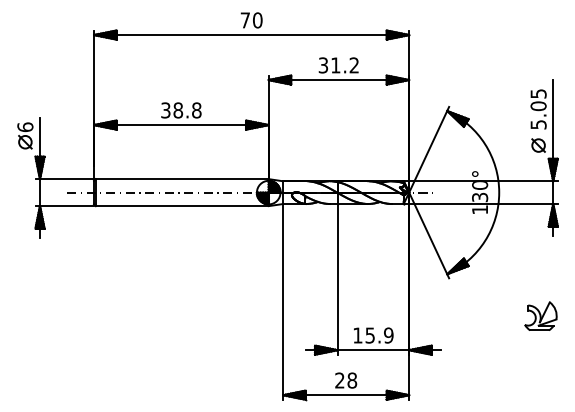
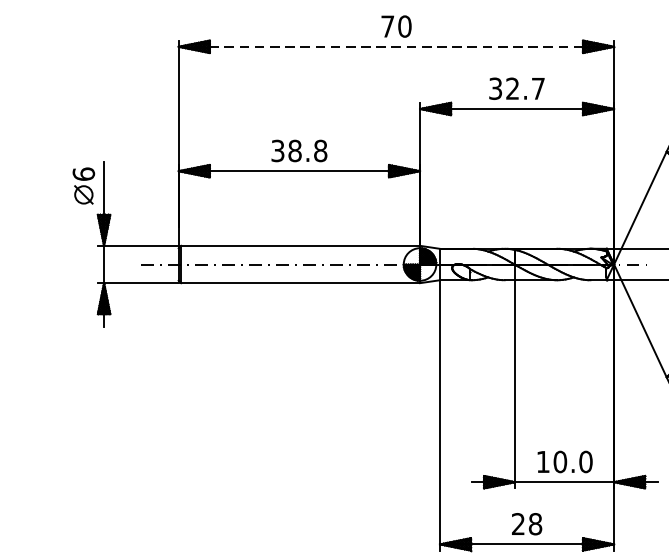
line: (251, 35) -> (396, 47), solid -> dashed
text: (344, 65) -> (524, 88), 31.2 -> 32.7
text: (379, 335) -> (573, 461), 15.9 -> 10.0

